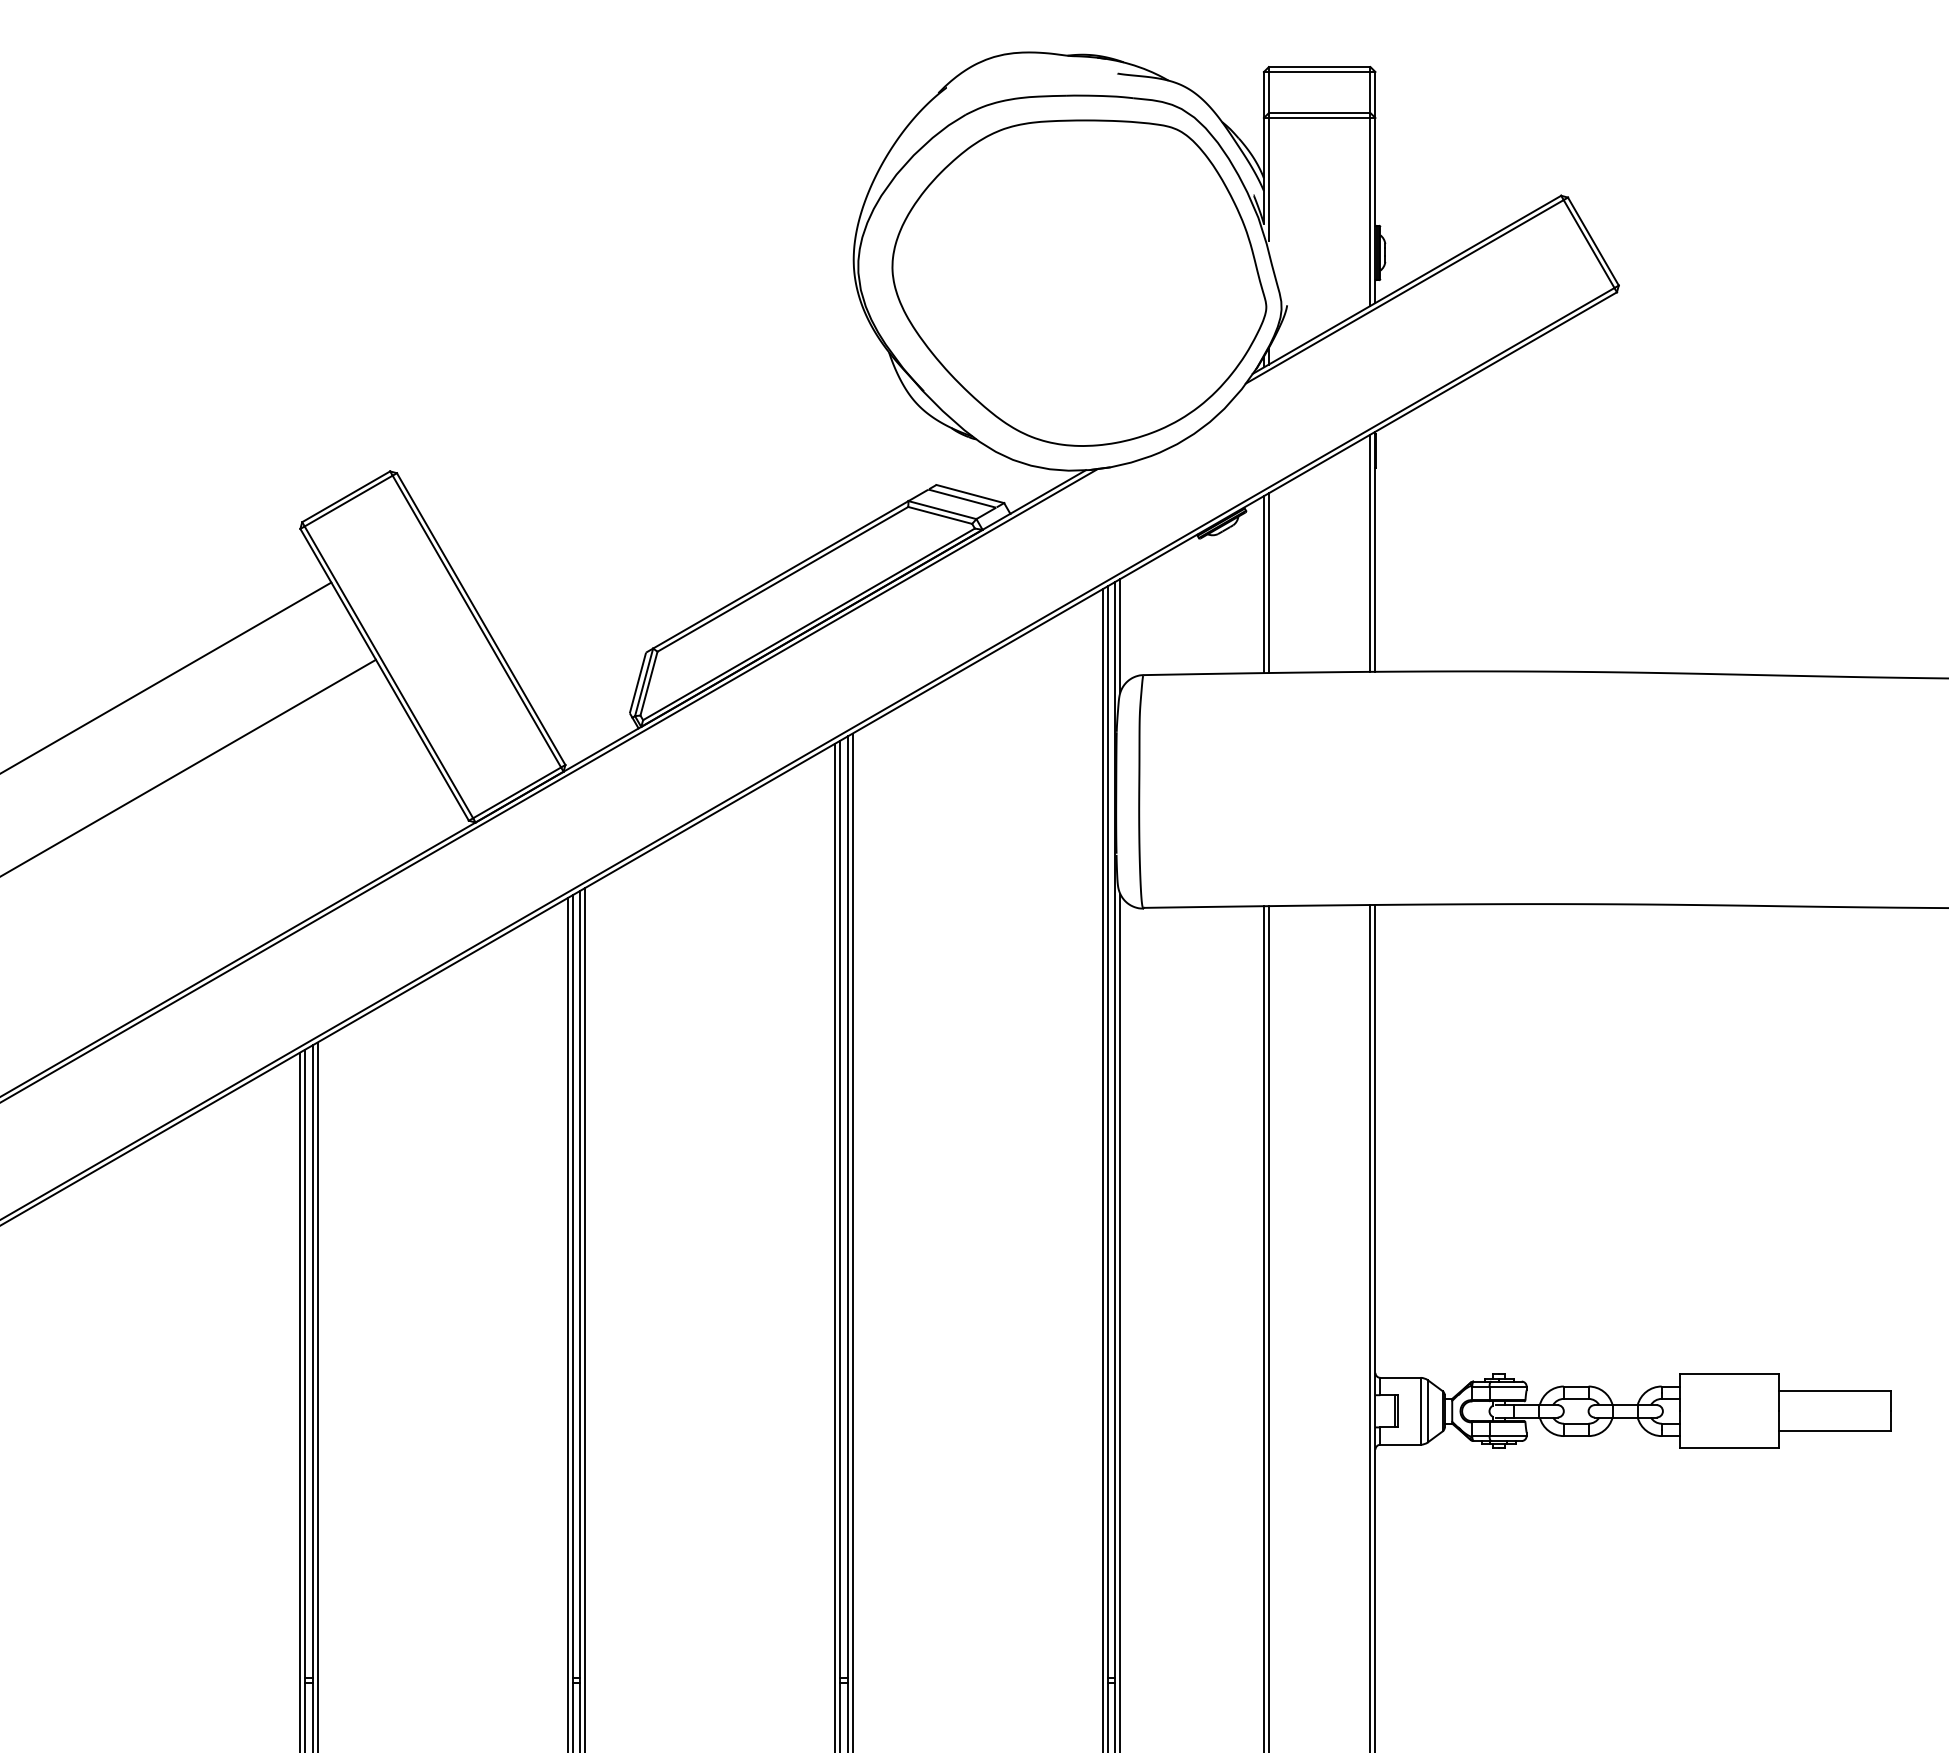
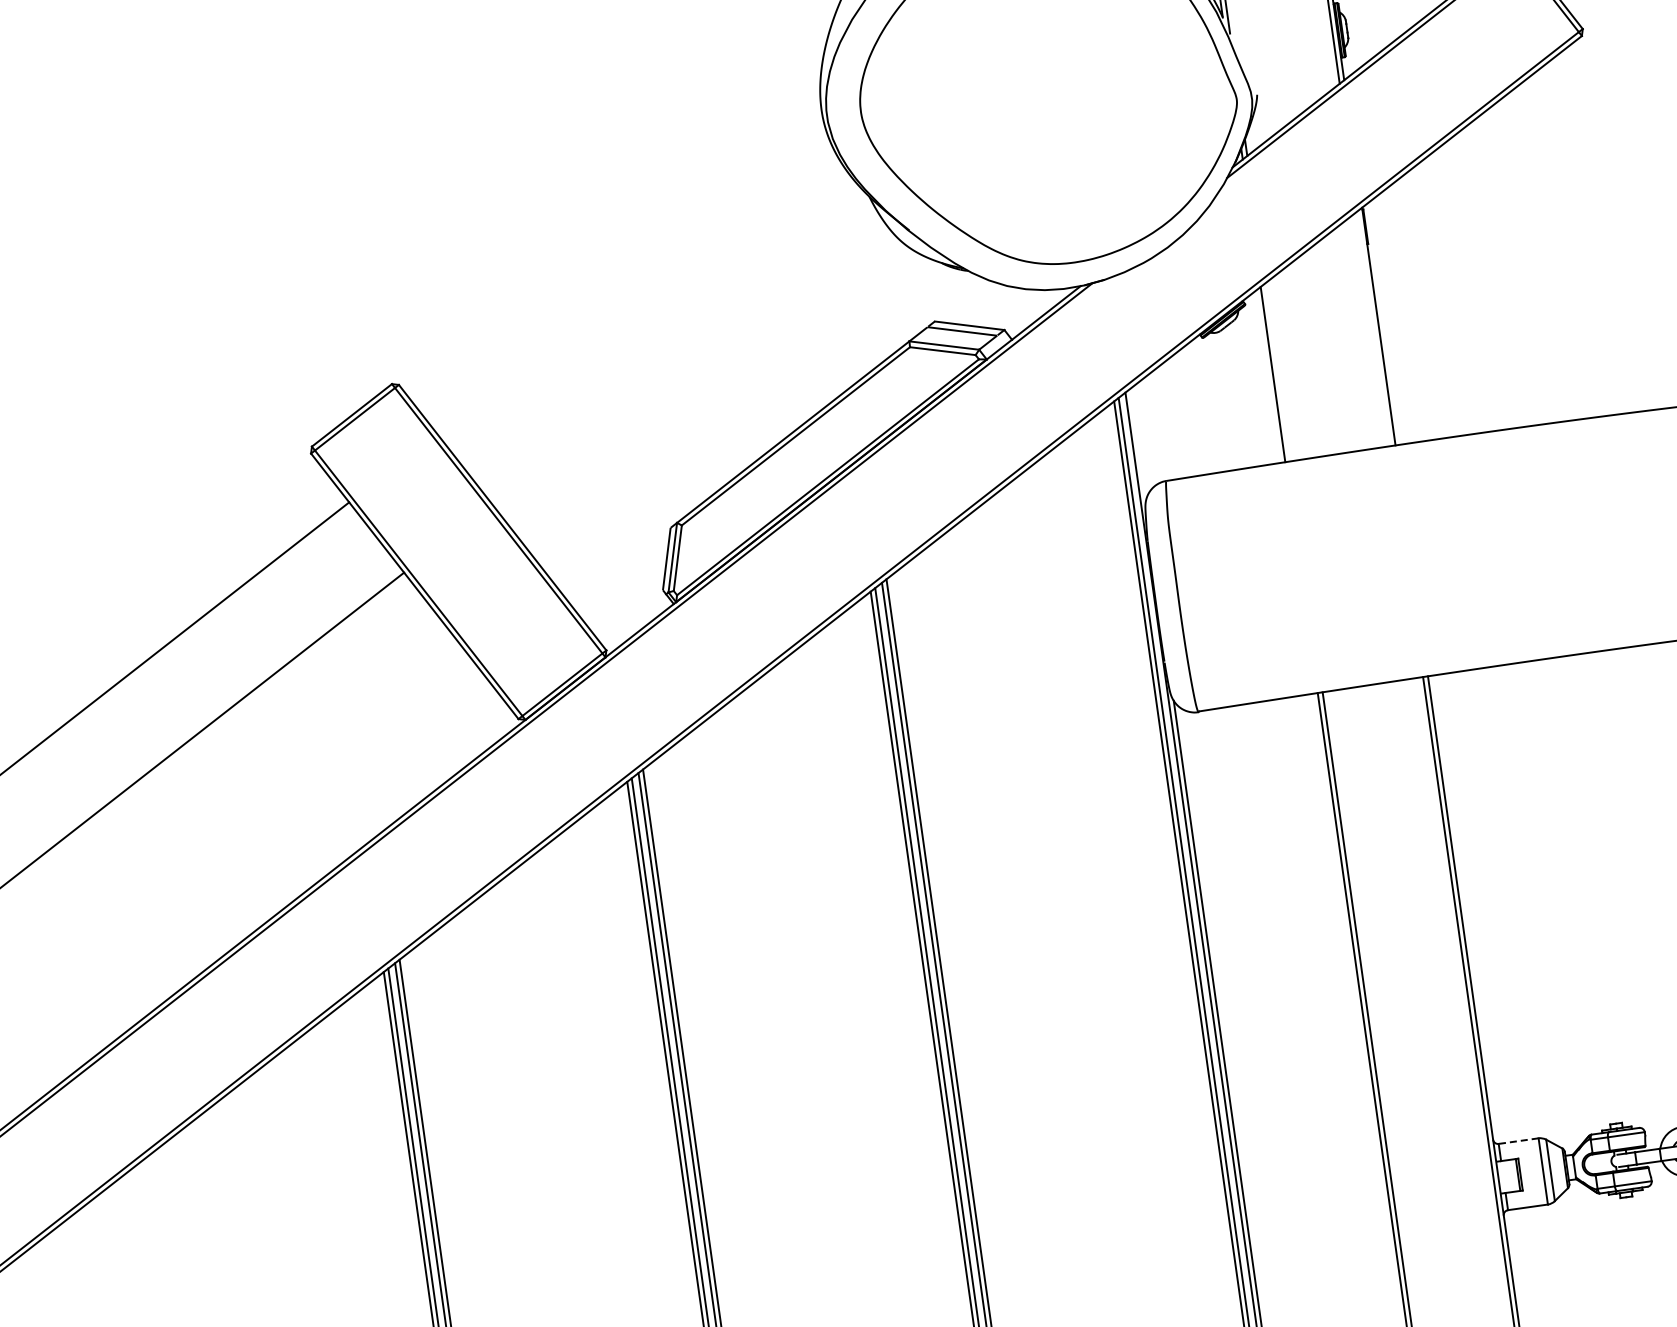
line: (1370, 552) -> (1374, 327), removed
line: (1268, 583) -> (1277, 372), removed
line: (1120, 635) -> (1138, 444), removed
line: (1400, 1377) -> (1518, 1140), solid -> dashed

